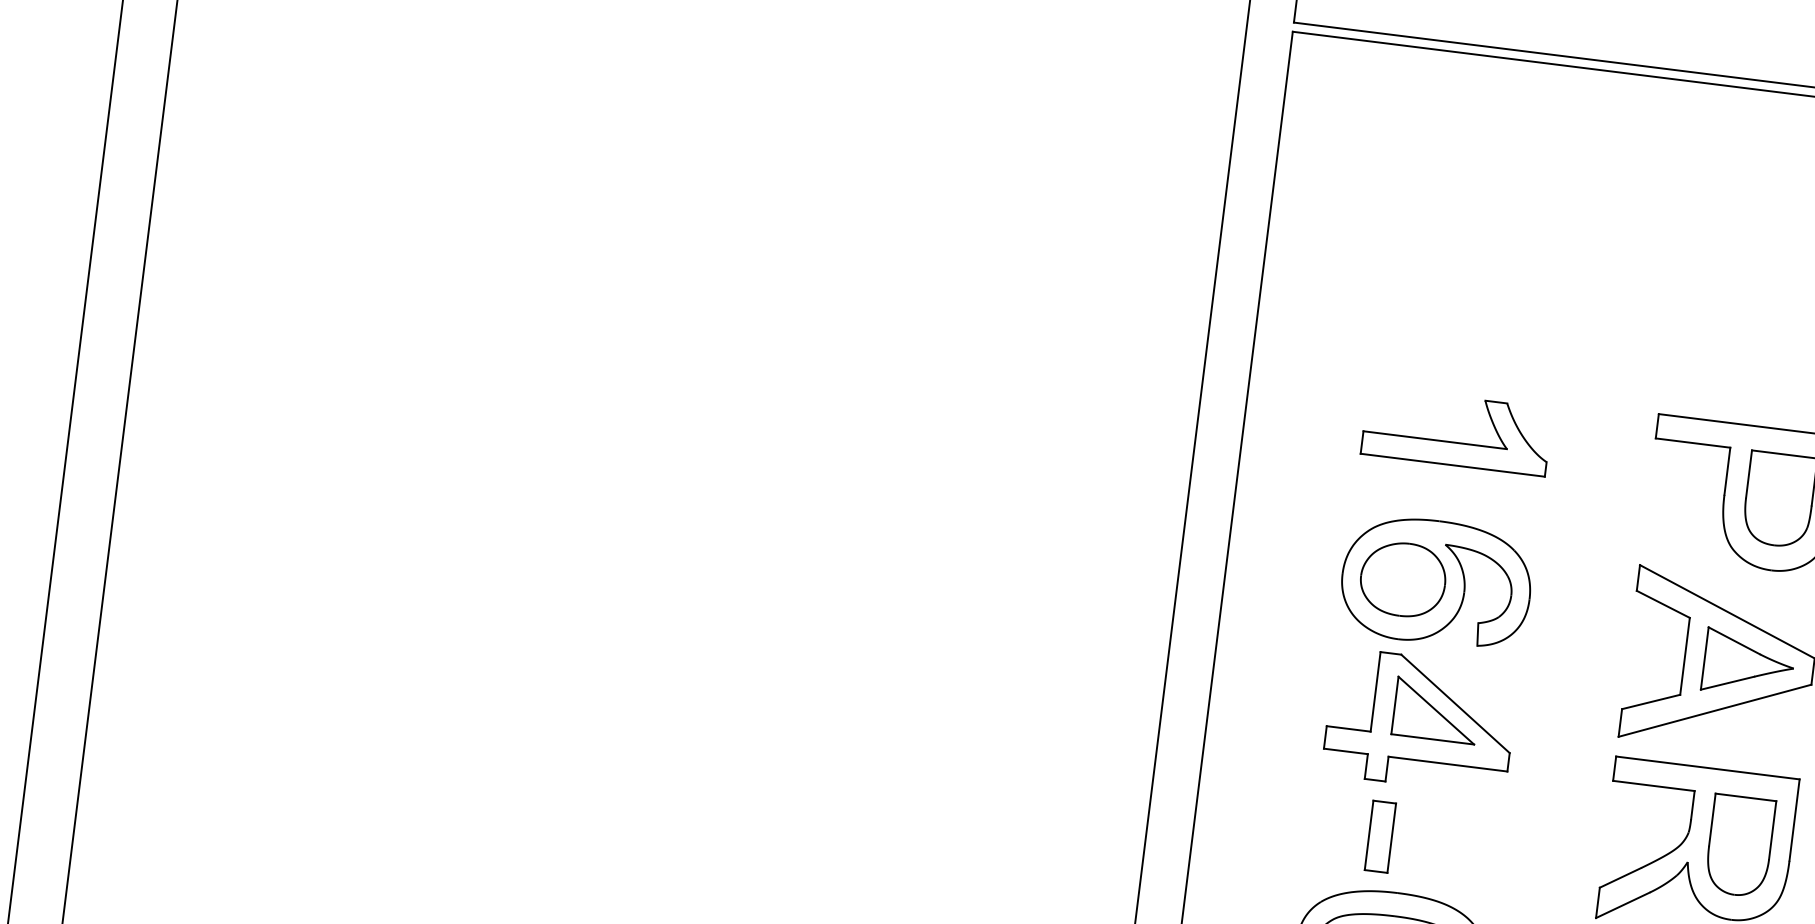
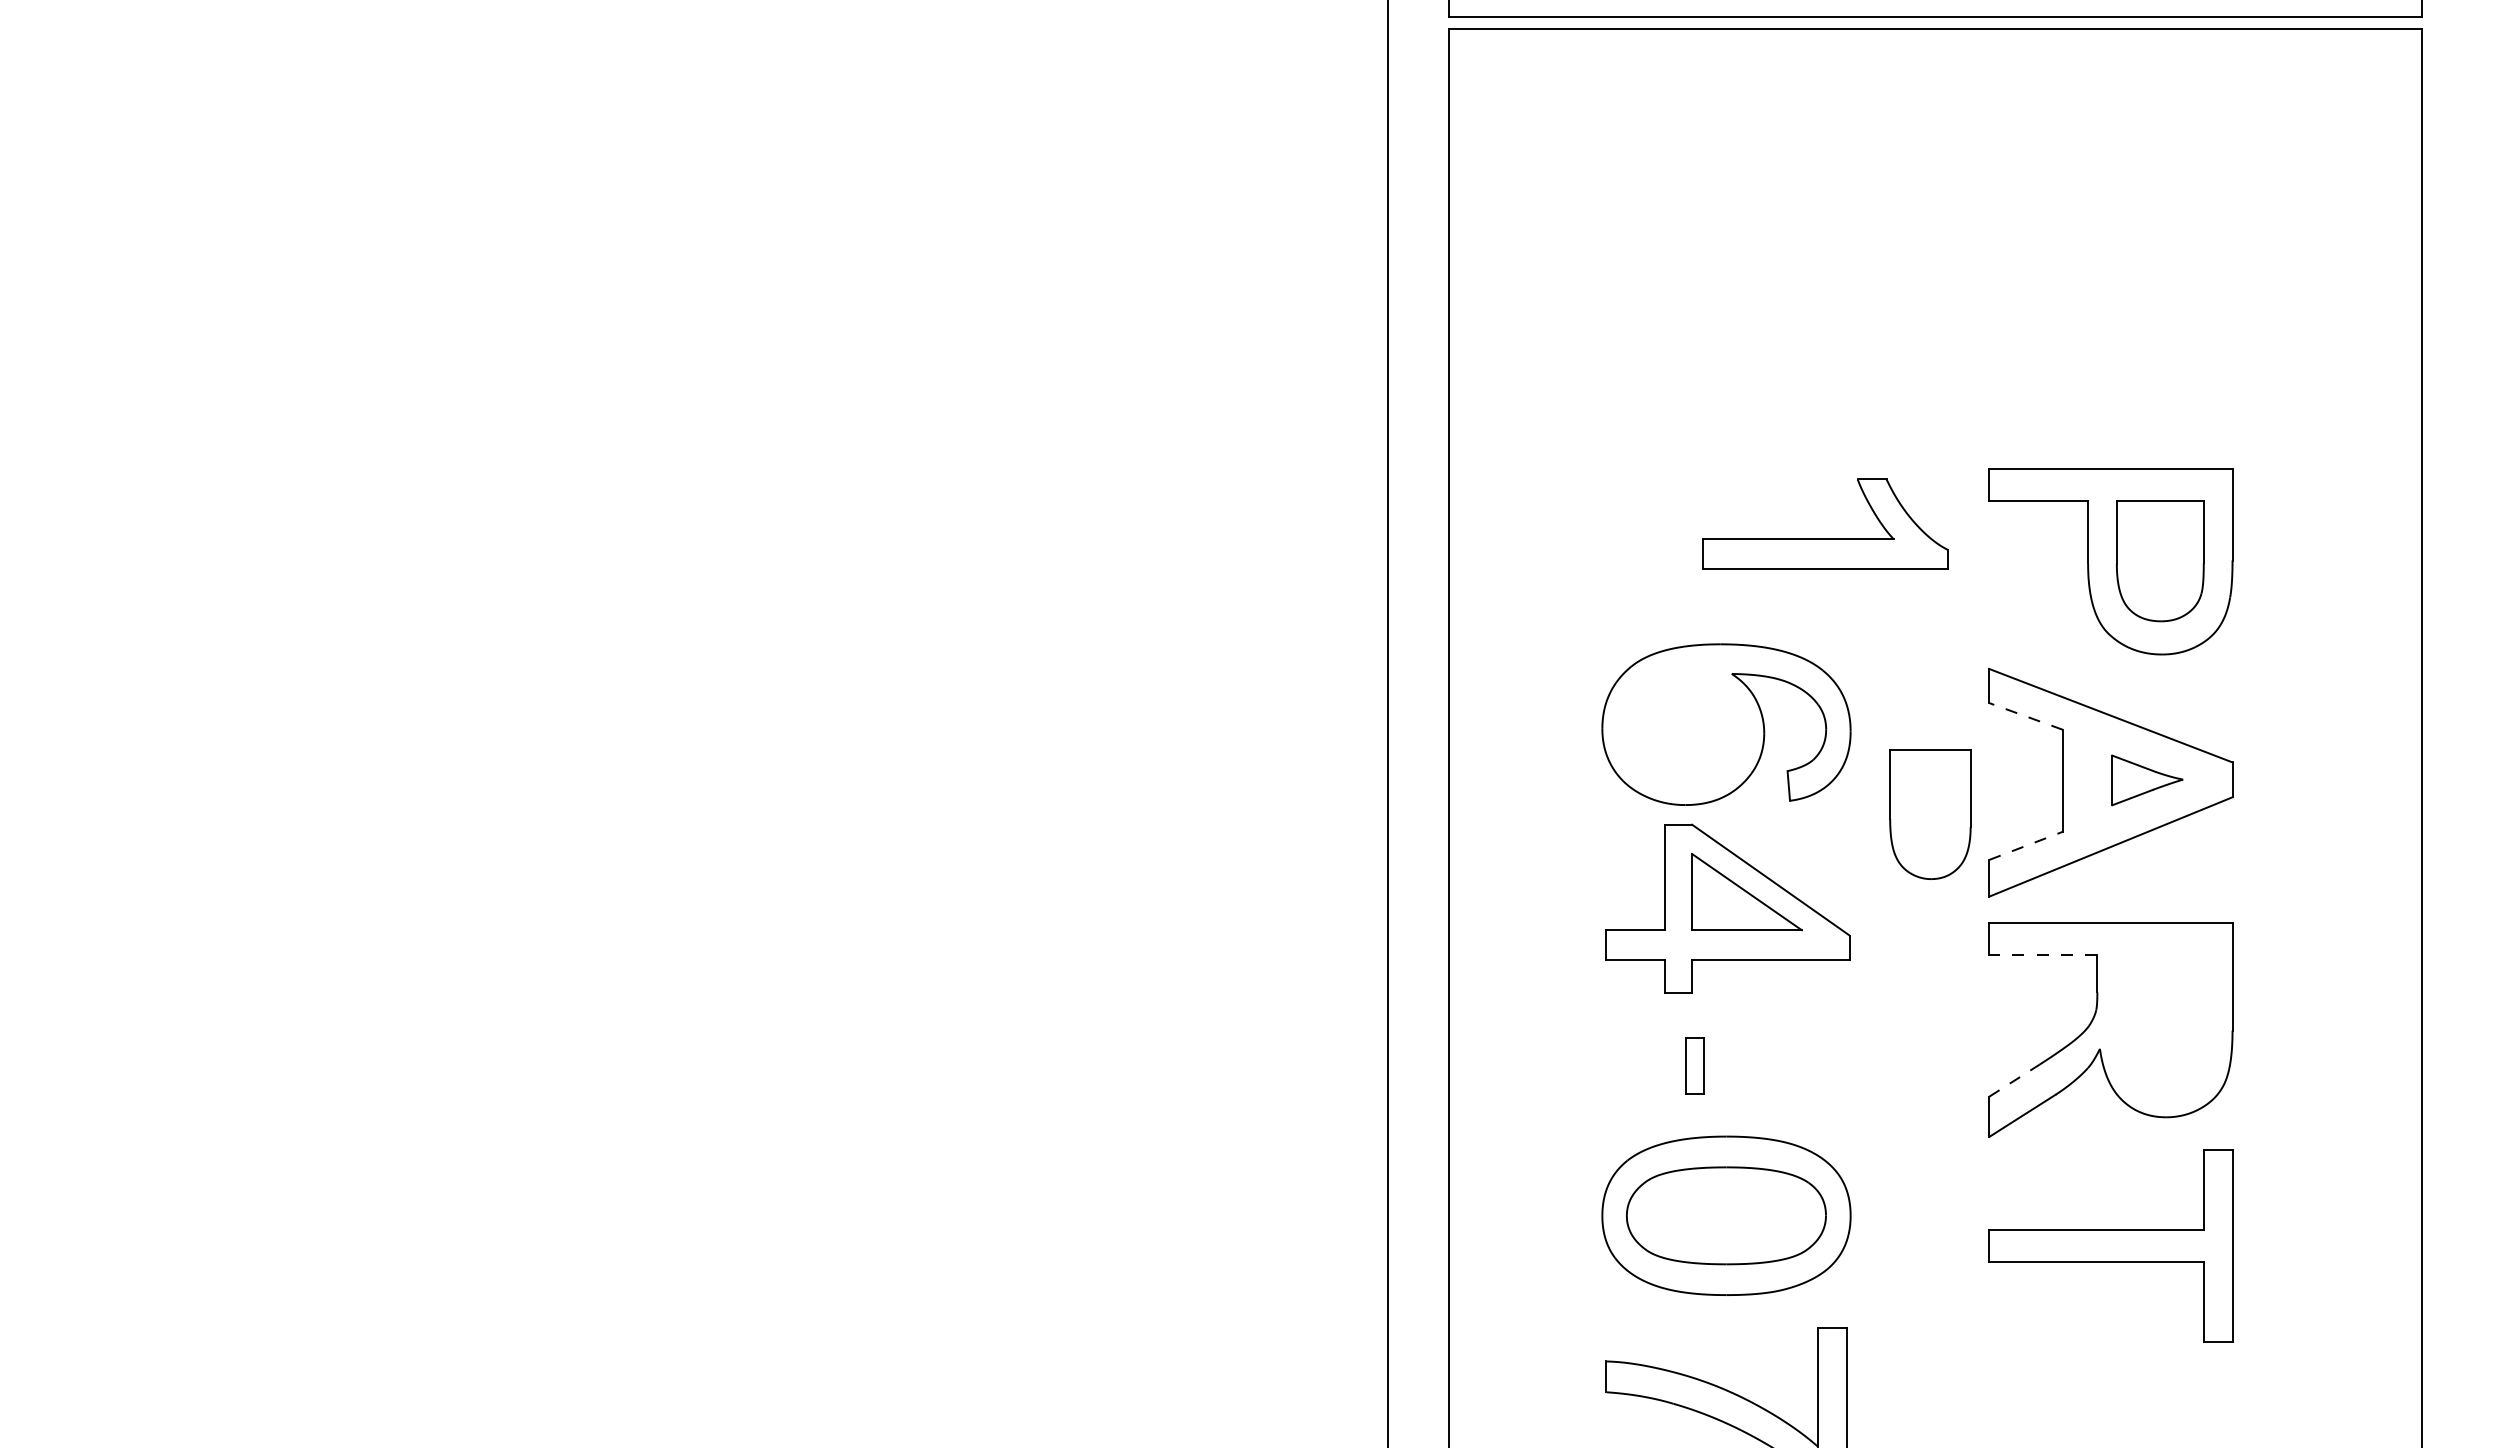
part: (1455, 442) -> (1825, 538), moved
part: (1403, 579) -> (1682, 726), removed
line: (1662, 604) -> (2025, 716), solid -> dashed
part: (1748, 664) -> (2147, 780), size x0.6
line: (1651, 701) -> (2026, 845), solid -> dashed
line: (1653, 786) -> (2042, 955), solid -> dashed
part: (1380, 836) -> (1694, 1065), size x0.6
part: (1739, 846) -> (1930, 814), moved
line: (1620, 877) -> (2014, 1080), solid -> dashed

